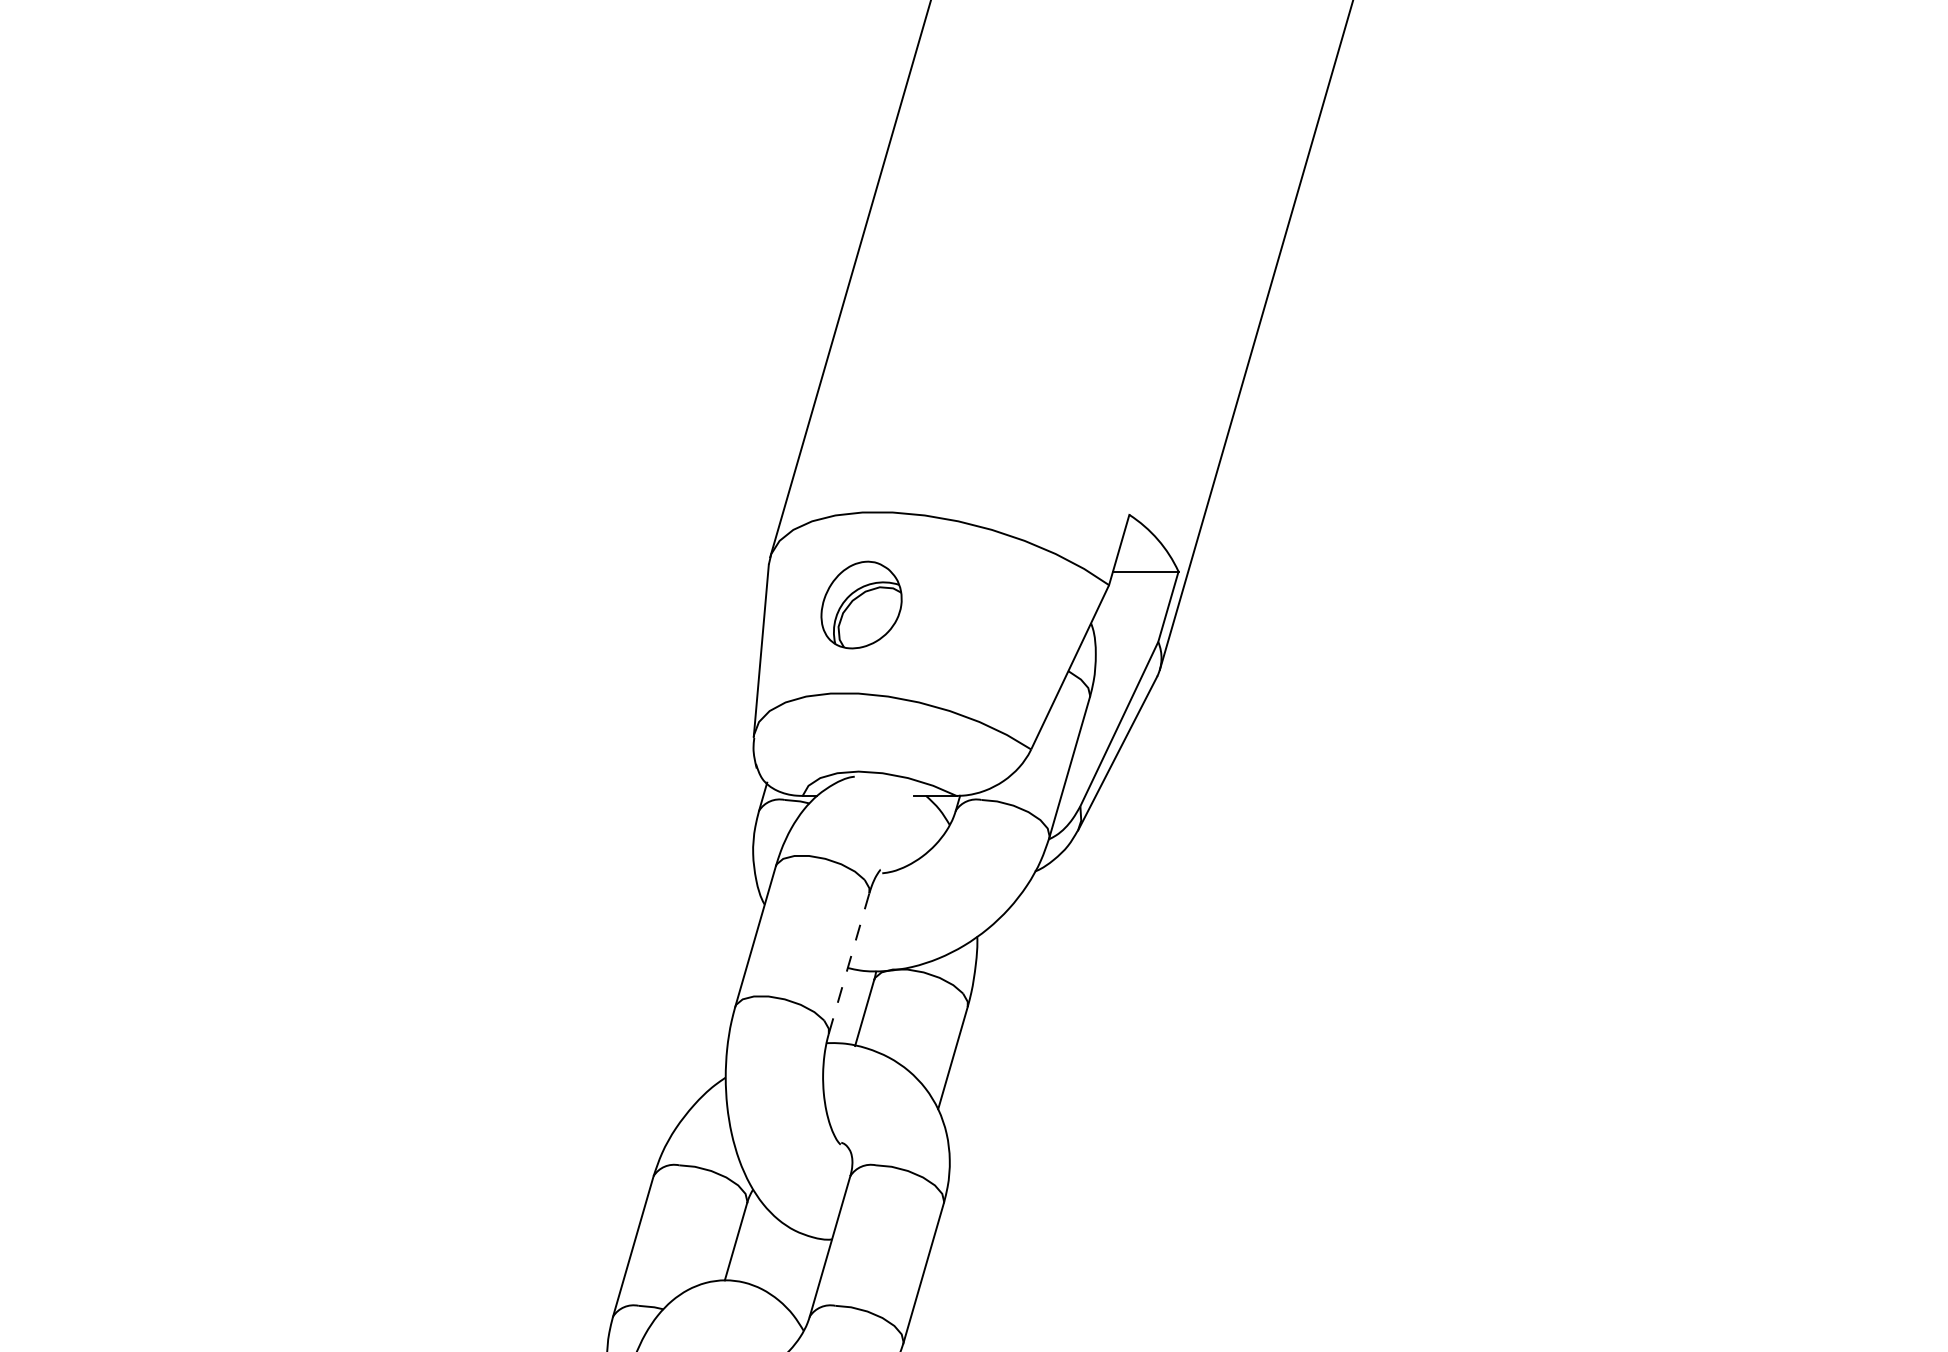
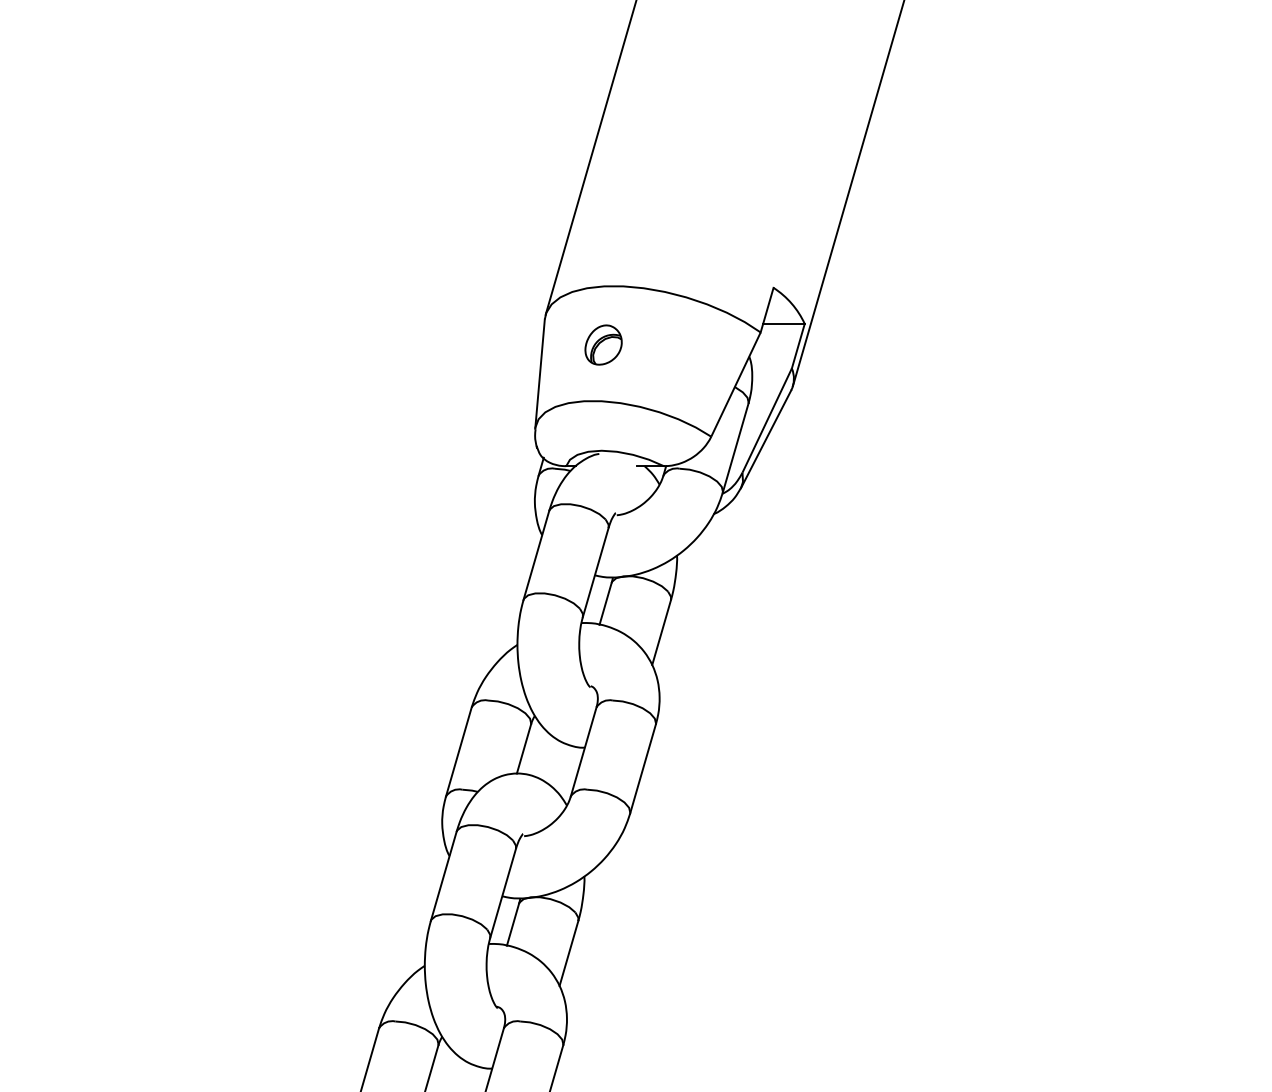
part: (861, 604) -> (603, 344), size x0.71
line: (848, 963) -> (595, 572), dashed -> solid

